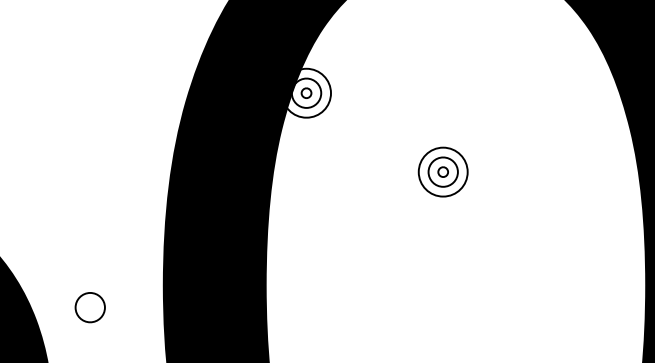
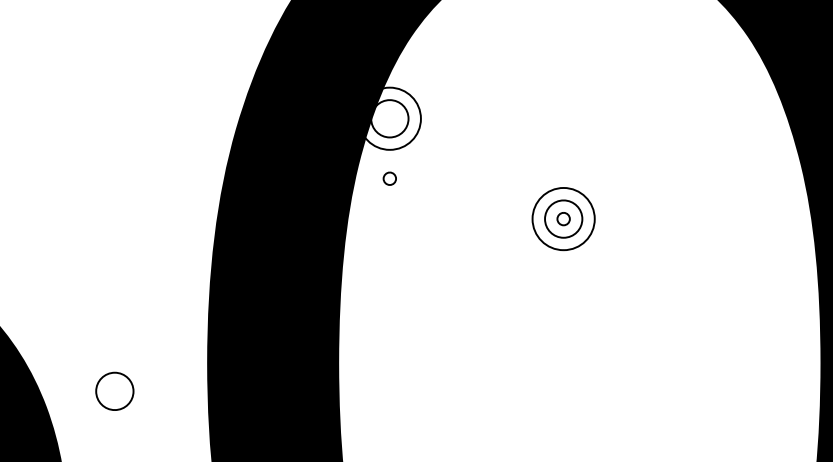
part: (306, 93) -> (389, 178), moved

